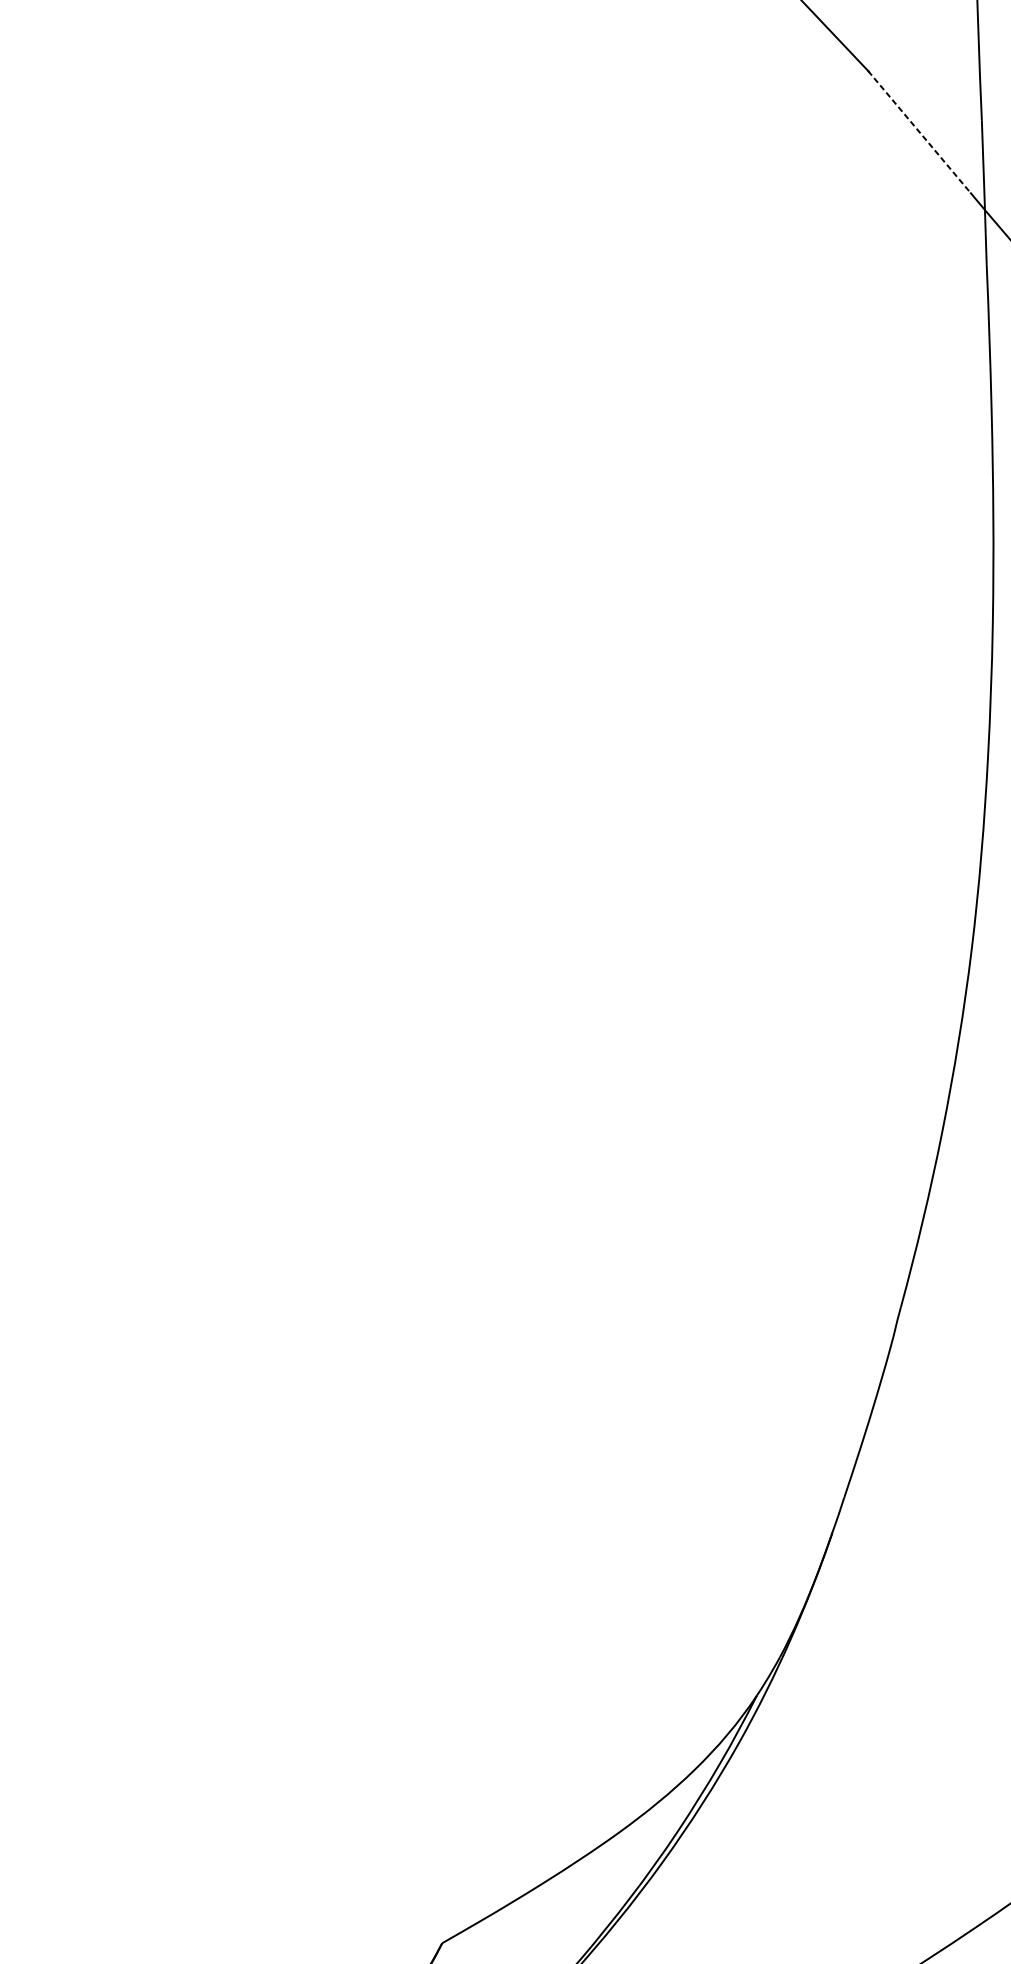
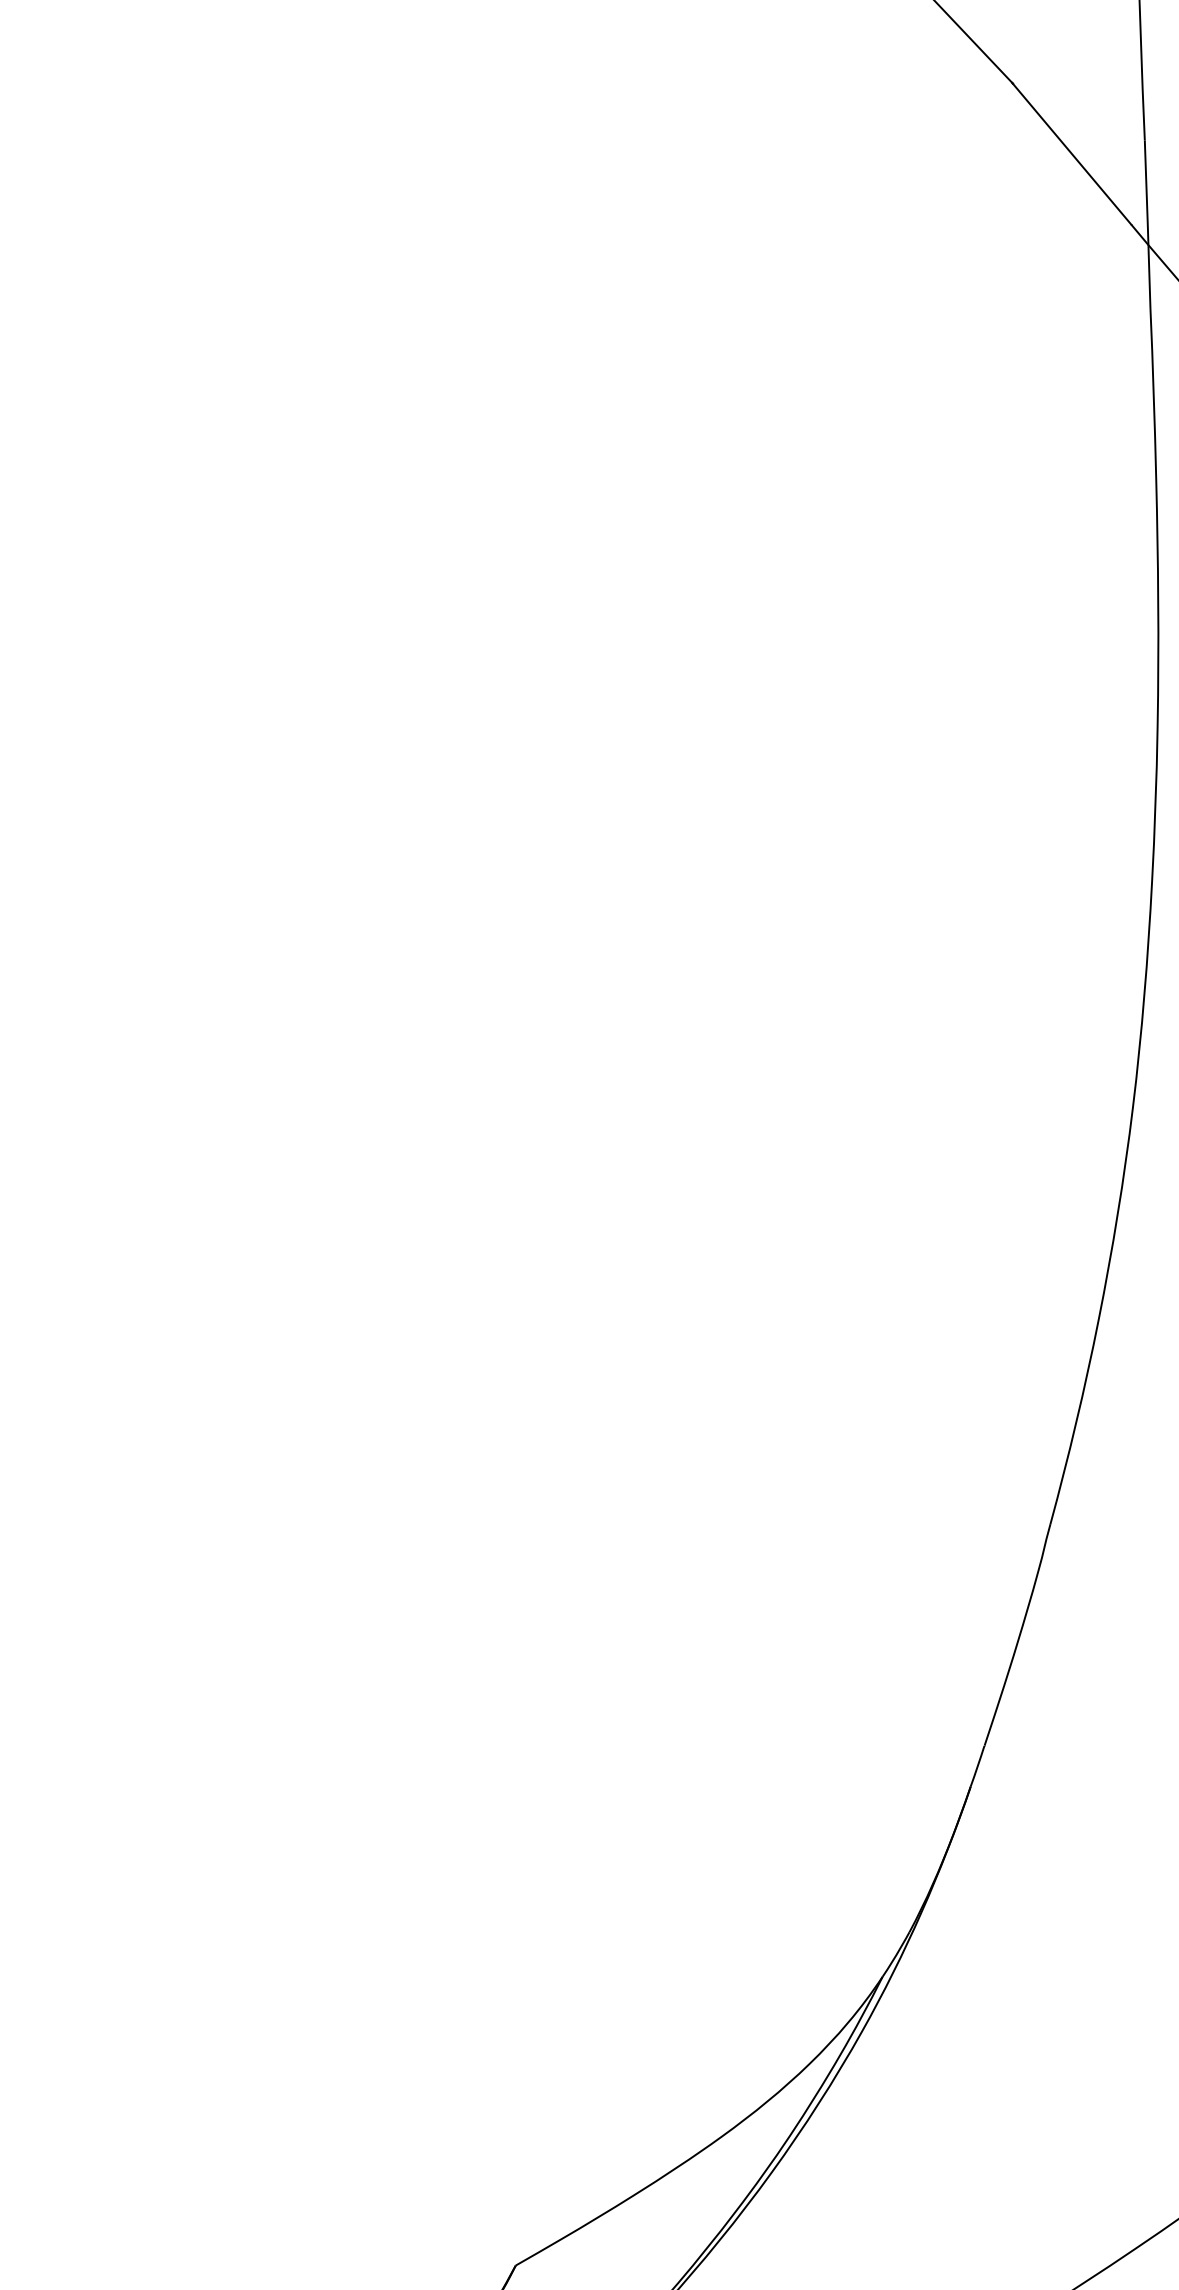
line: (918, 131) -> (1071, 153), dashed -> solid

